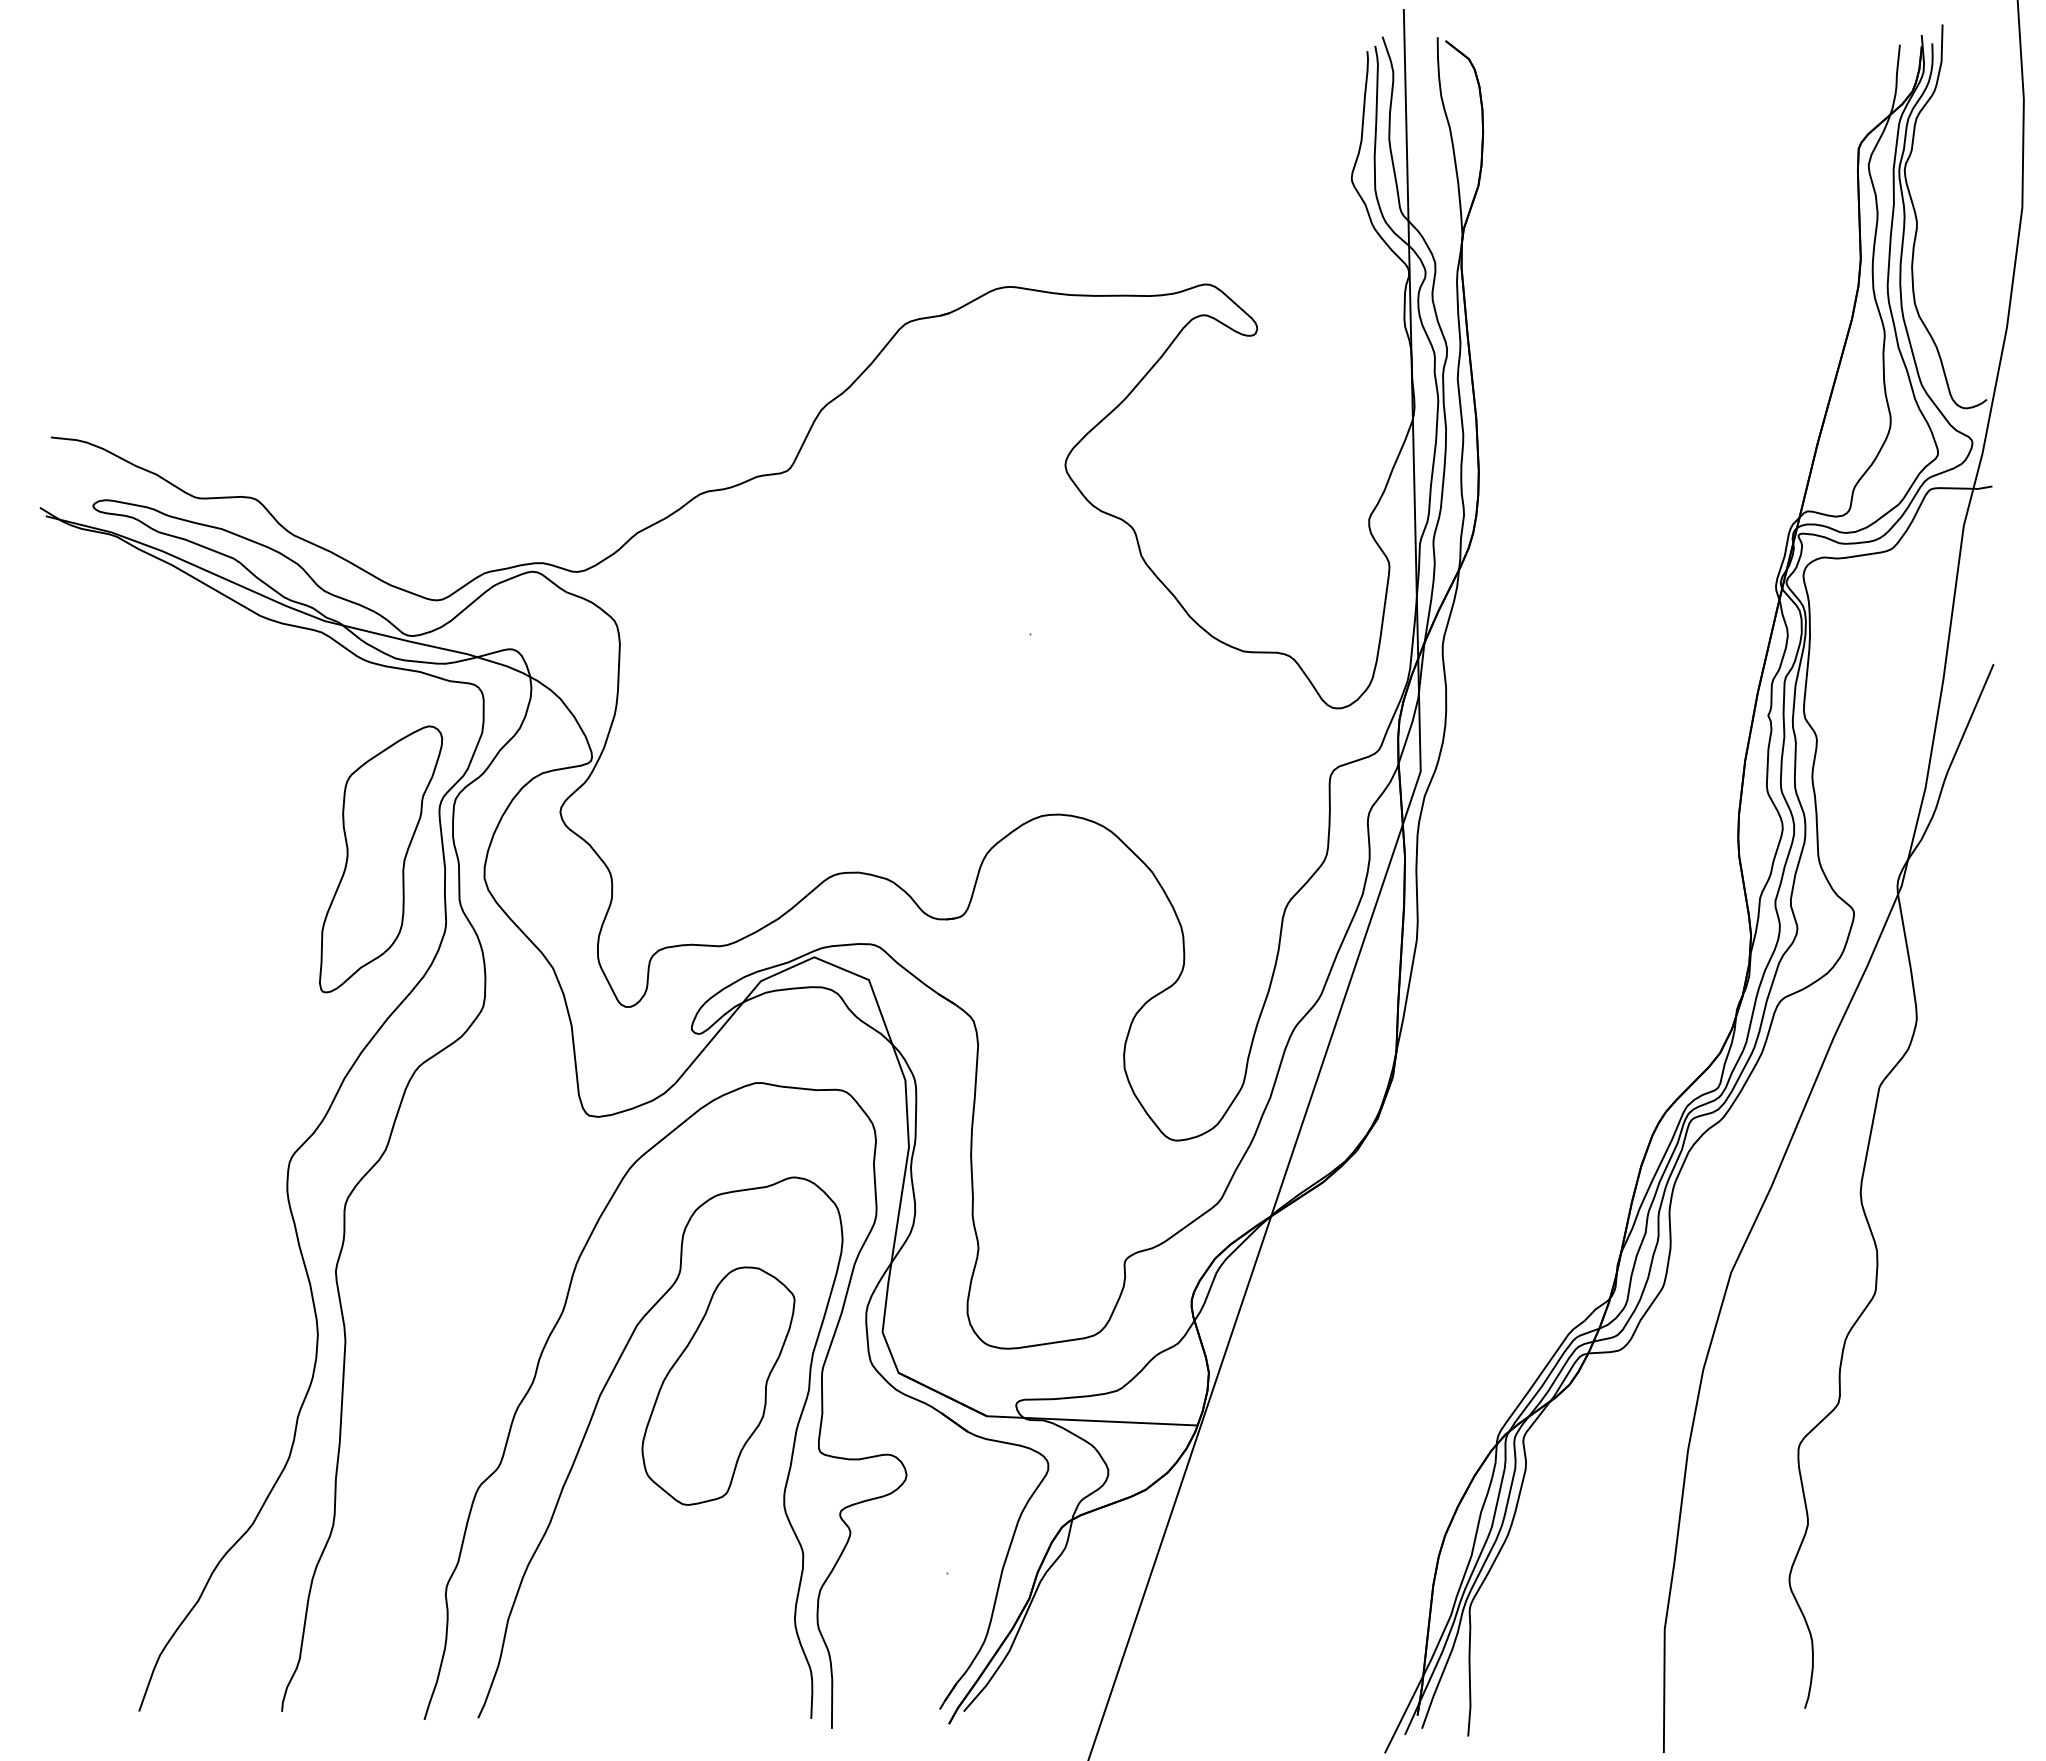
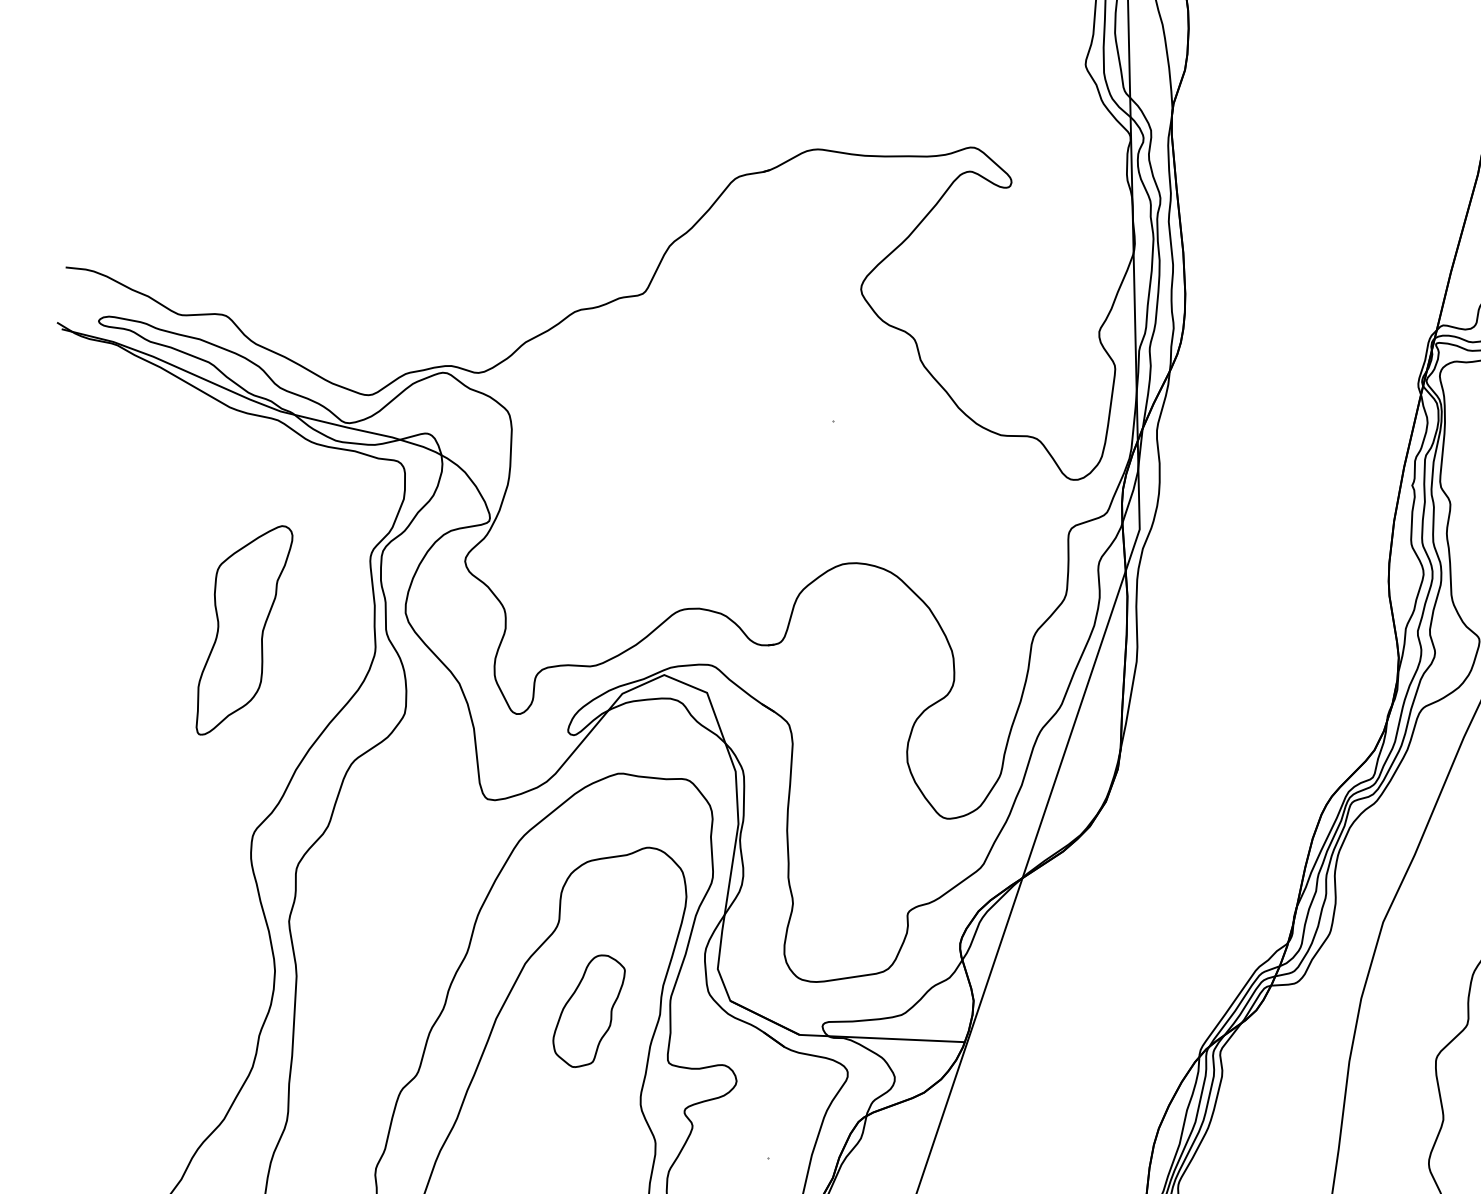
part: (381, 859) -> (244, 630), moved
part: (718, 1385) -> (589, 1010), size x0.6

